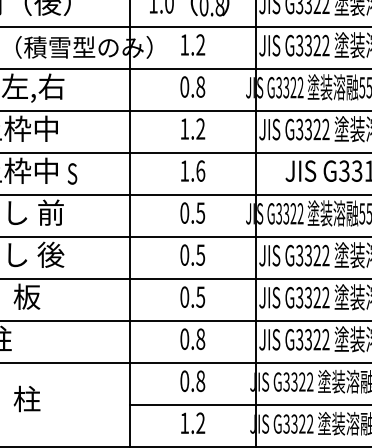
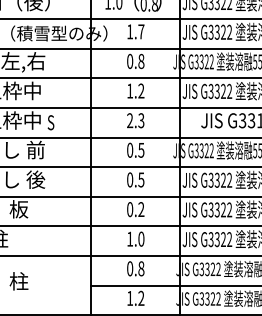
text: (200, 44) -> (141, 31), 1.2 -> 1.7
text: (192, 170) -> (135, 120), 1.6 -> 2.3
text: (200, 296) -> (141, 209), 0.5 -> 0.2
text: (192, 338) -> (135, 238), 0.8 -> 1.0

